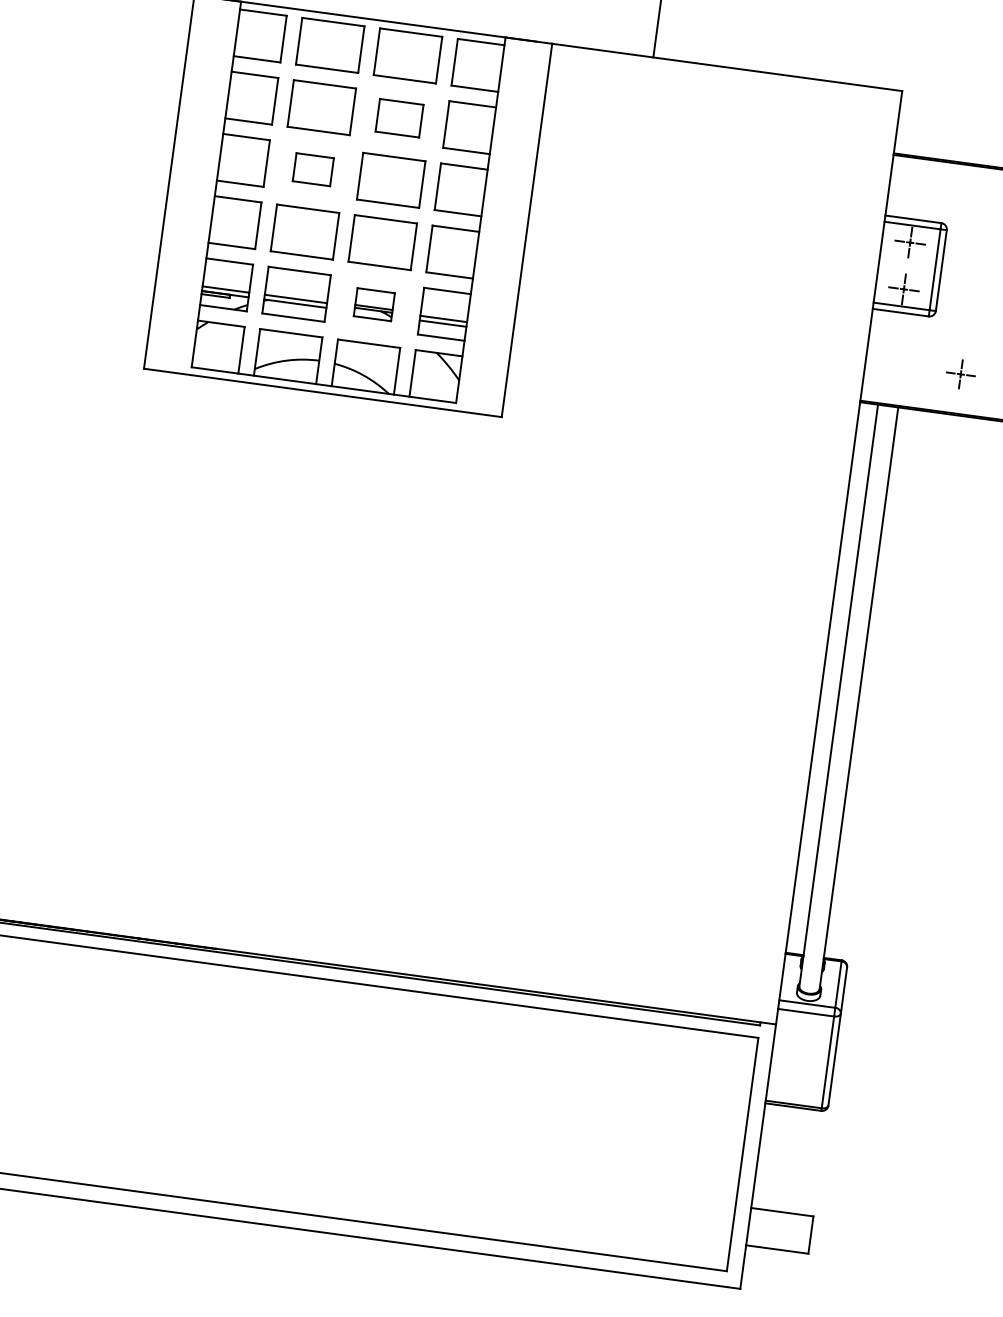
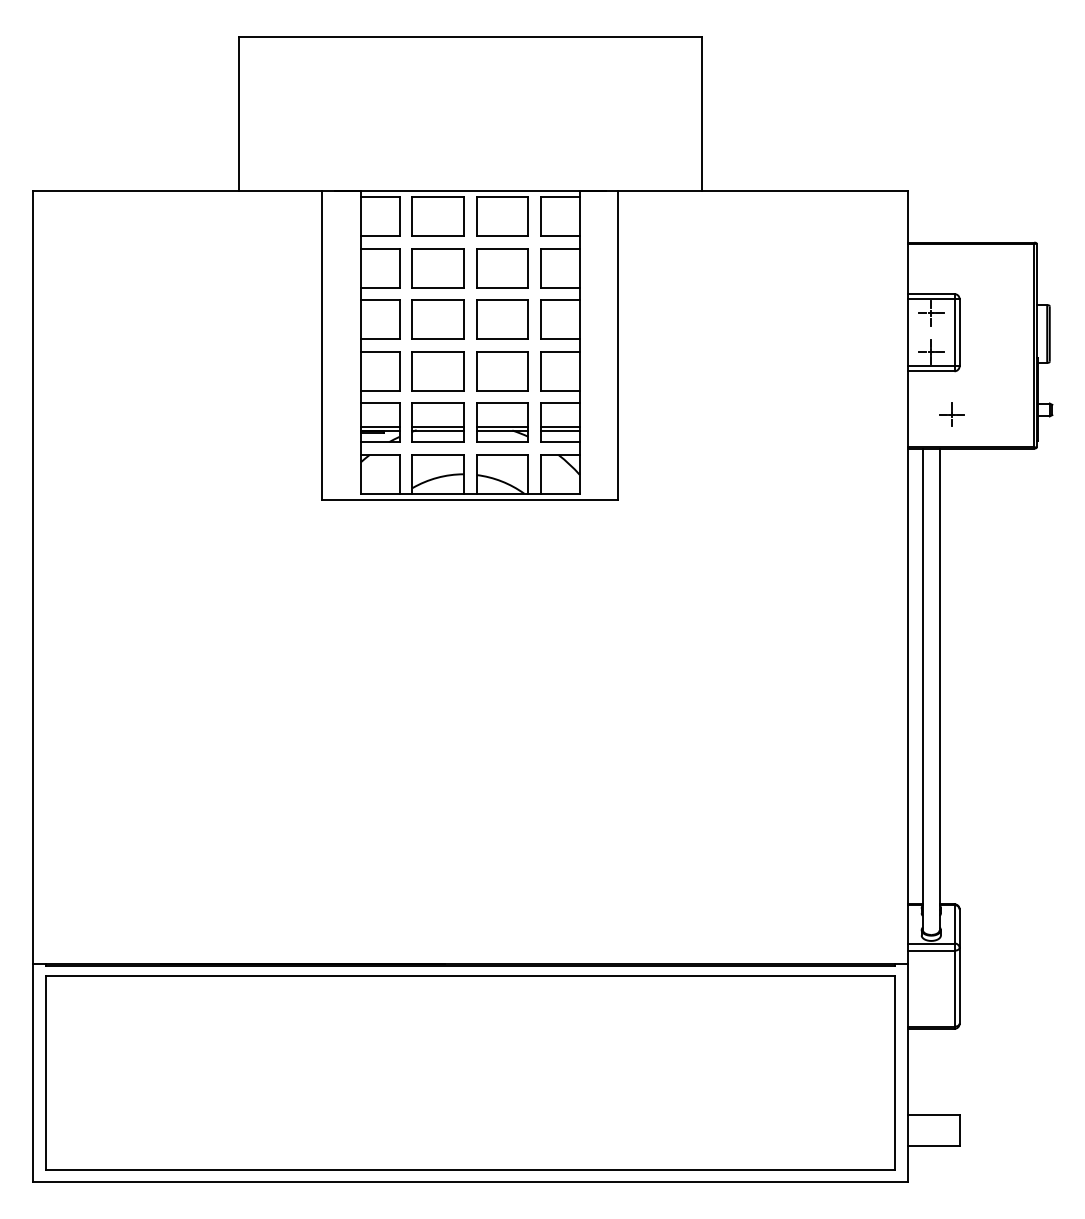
part: (399, 118) -> (502, 268), size x1.43
part: (312, 169) -> (437, 319), size x1.67
part: (374, 304) -> (502, 422), size x1.67
part: (960, 373) -> (951, 414), moved

